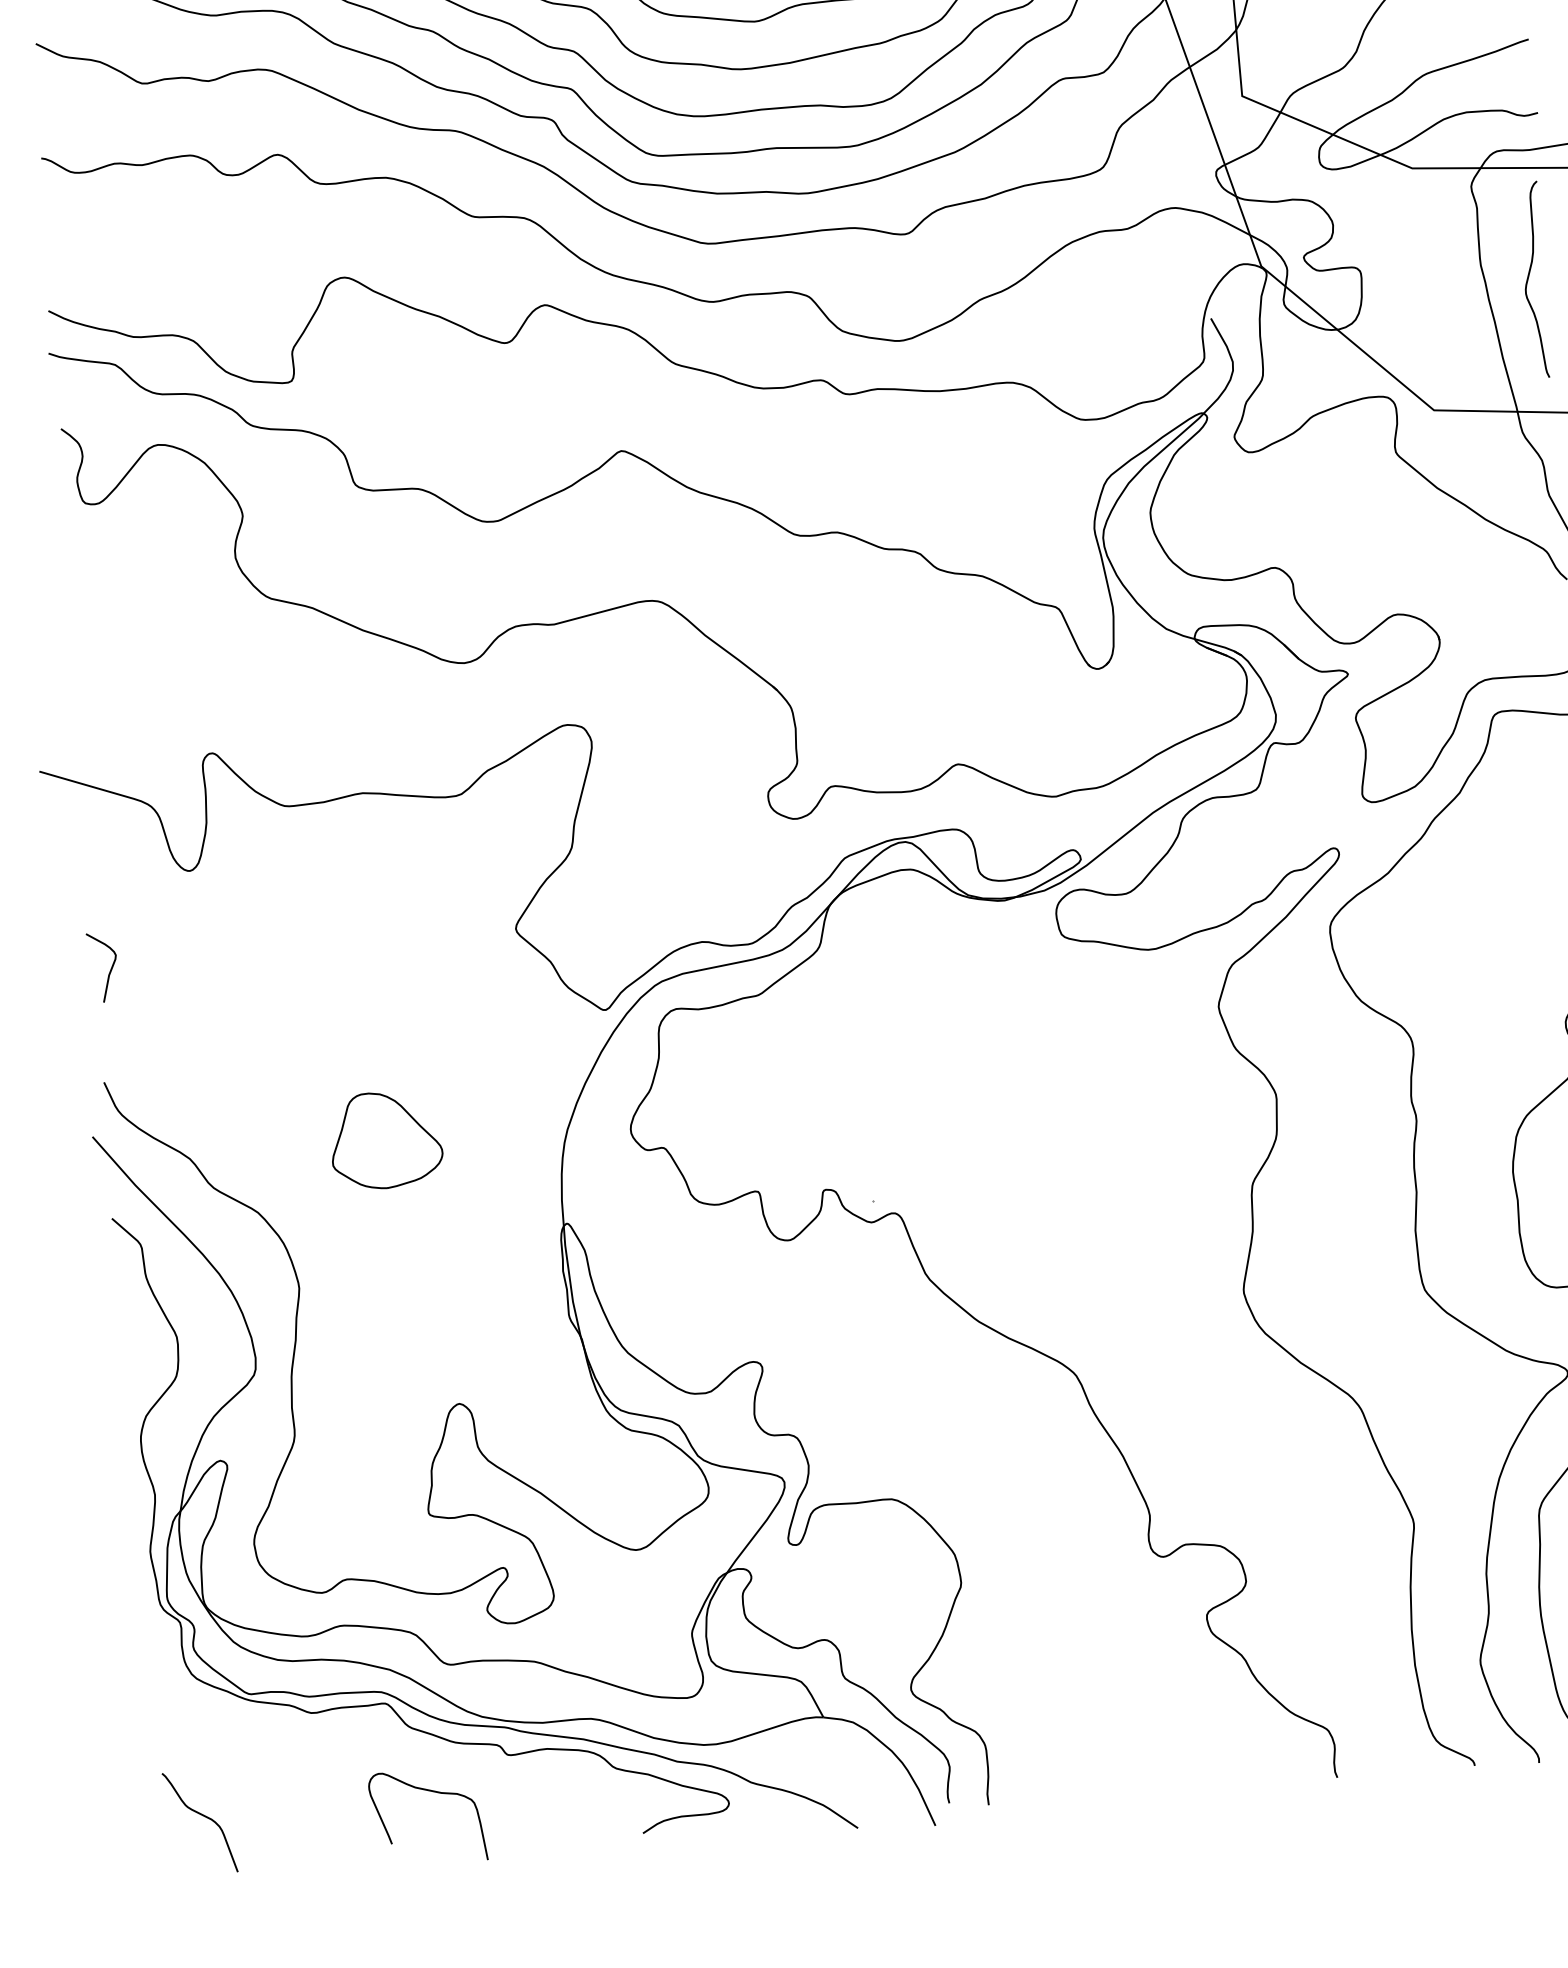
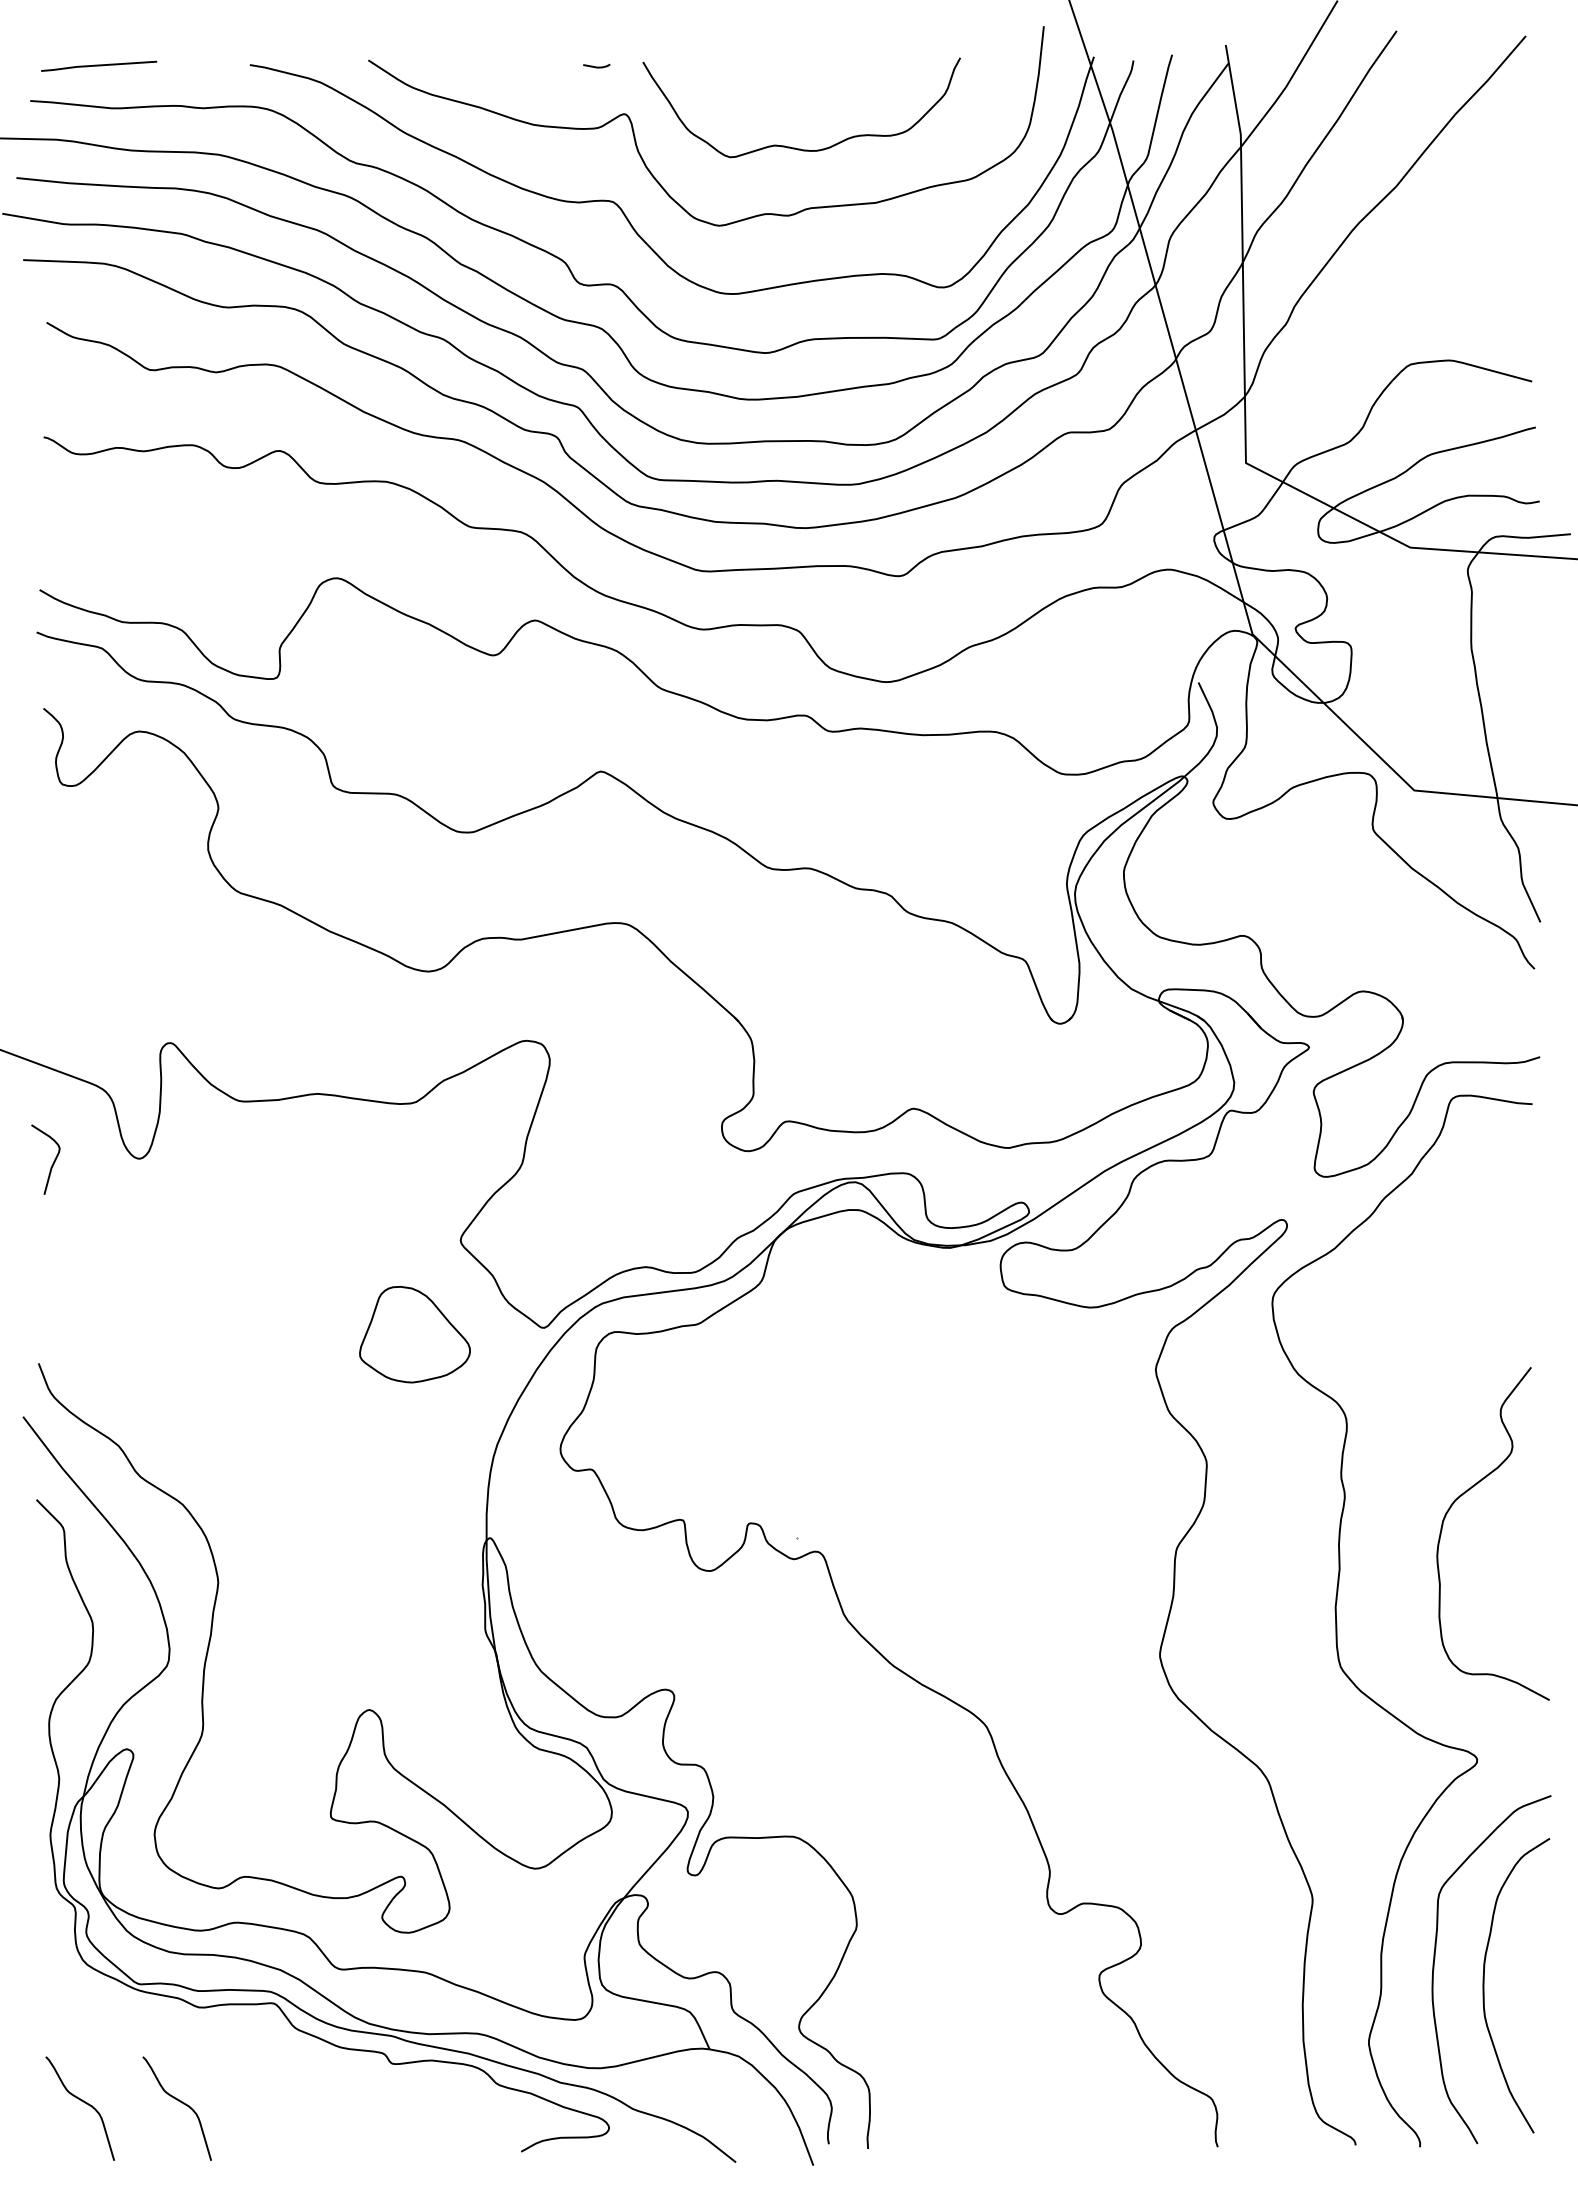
curve: (1528, 279) -> (1518, 666), removed
curve: (109, 970) -> (52, 1163), moved
part: (385, 1140) -> (414, 1334), moved
curve: (432, 1792) -> (314, 2095), removed
curve: (300, 1810) -> (181, 2103), added

